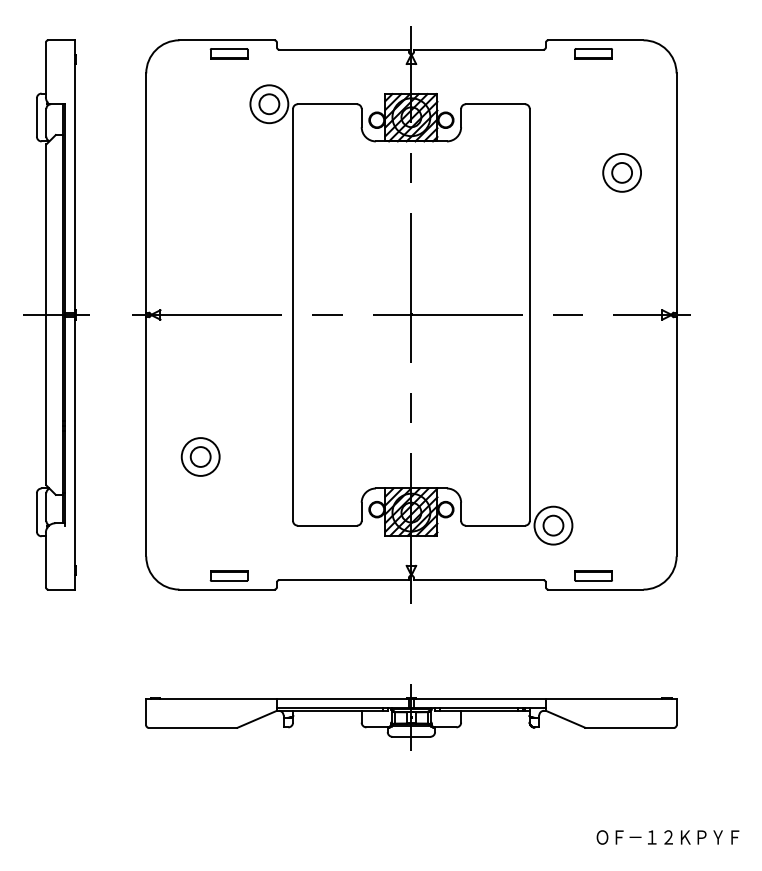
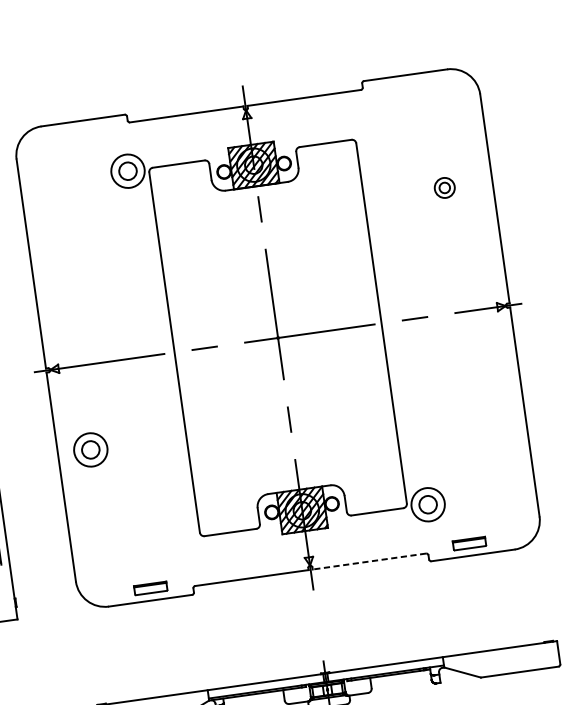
part: (228, 53) -> (86, 131), removed
part: (593, 53) -> (405, 87), removed
part: (621, 172) -> (444, 187), size x0.6
part: (200, 456) -> (90, 449), moved
line: (478, 580) -> (369, 561), solid -> dashed

